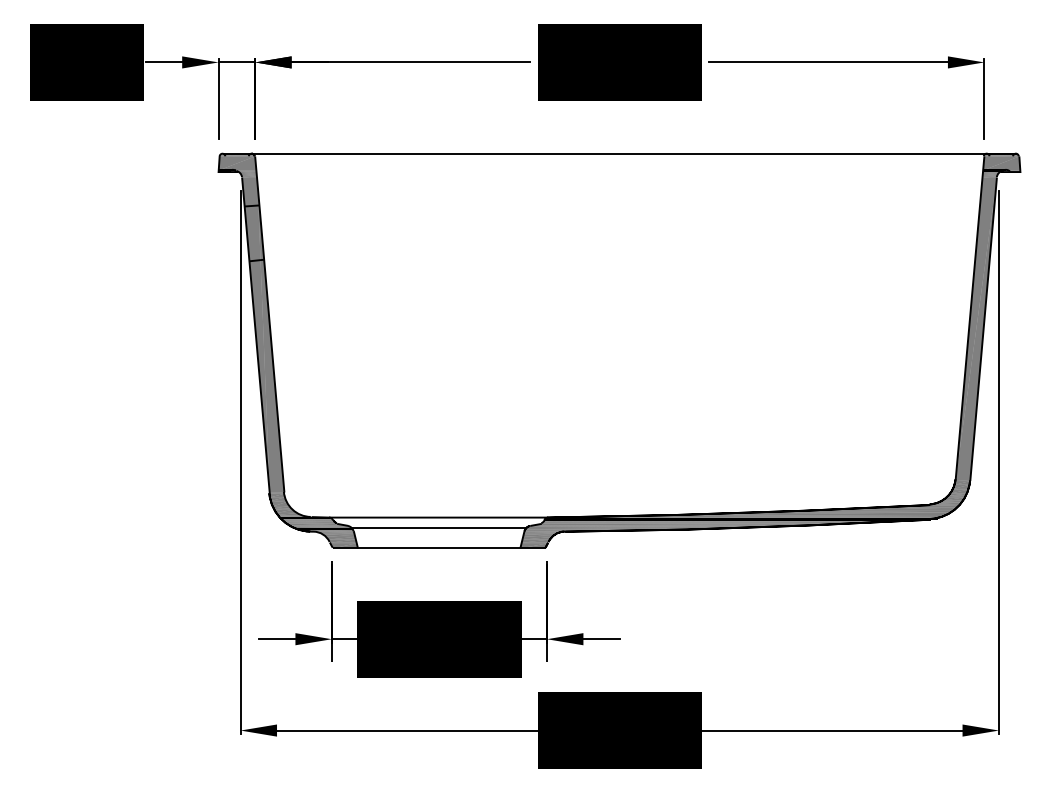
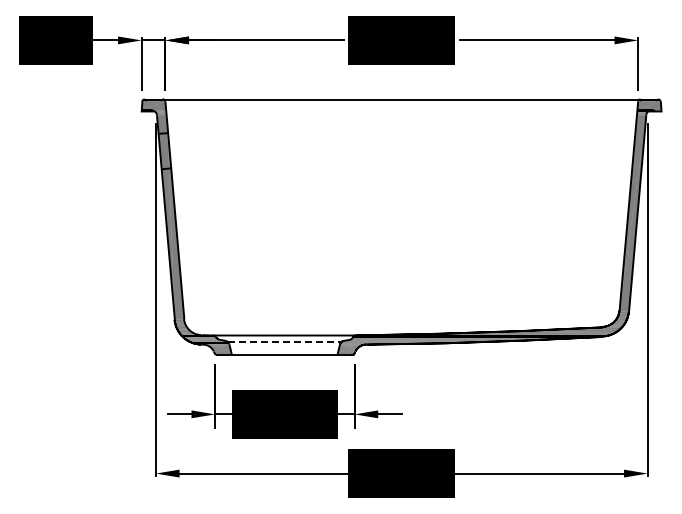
line: (438, 528) -> (284, 342), solid -> dashed

